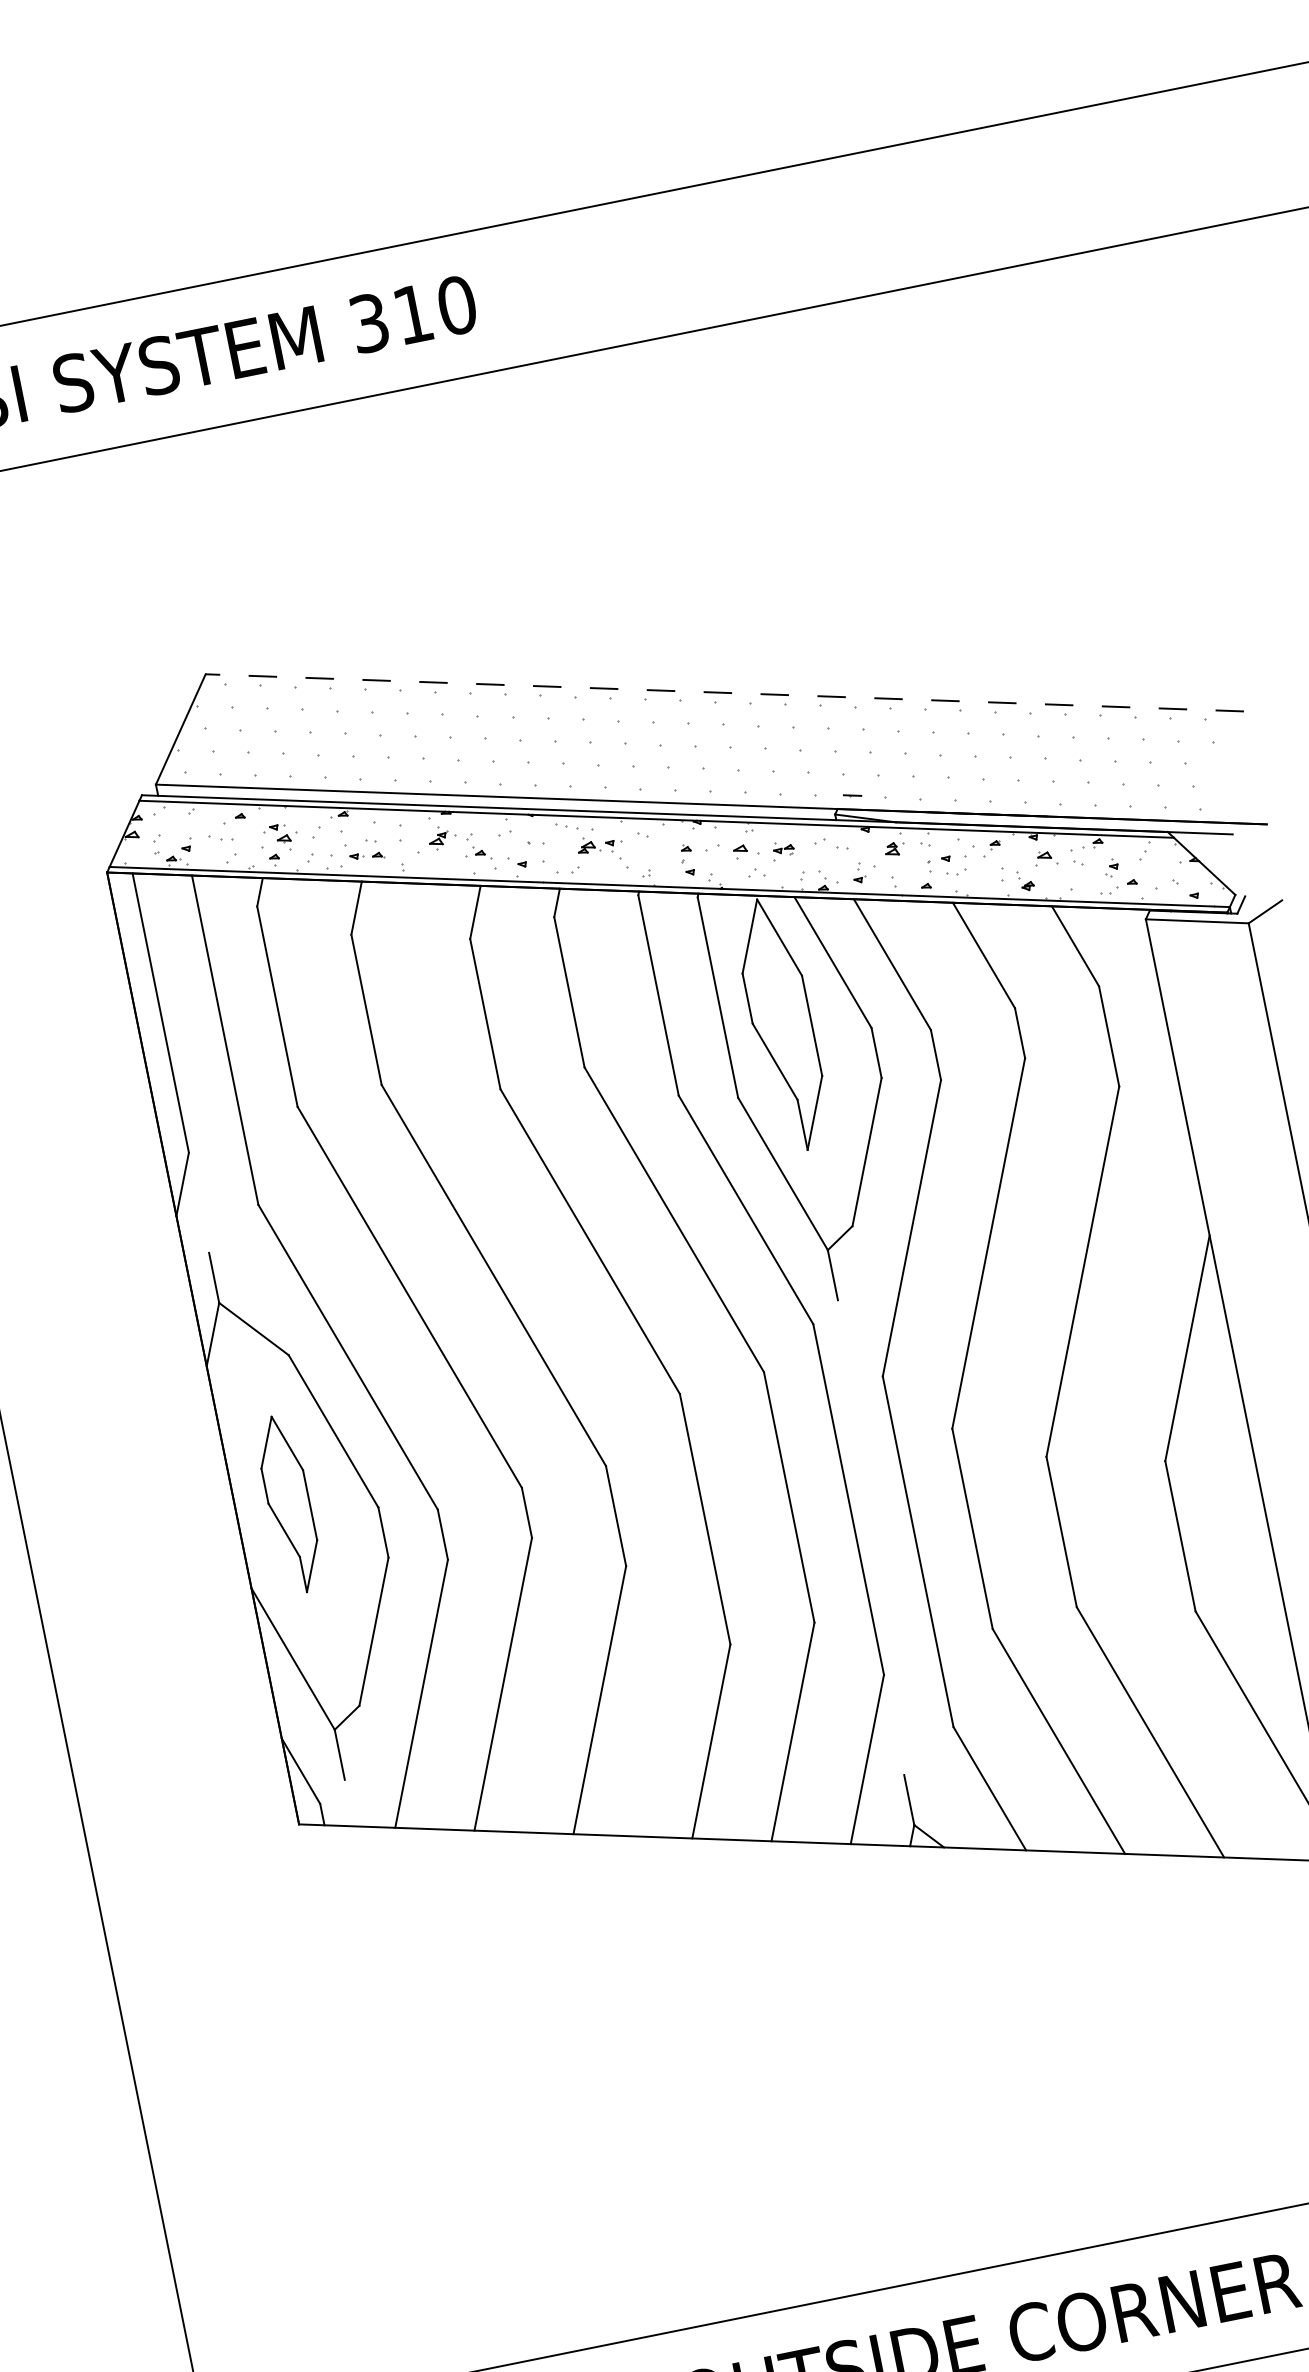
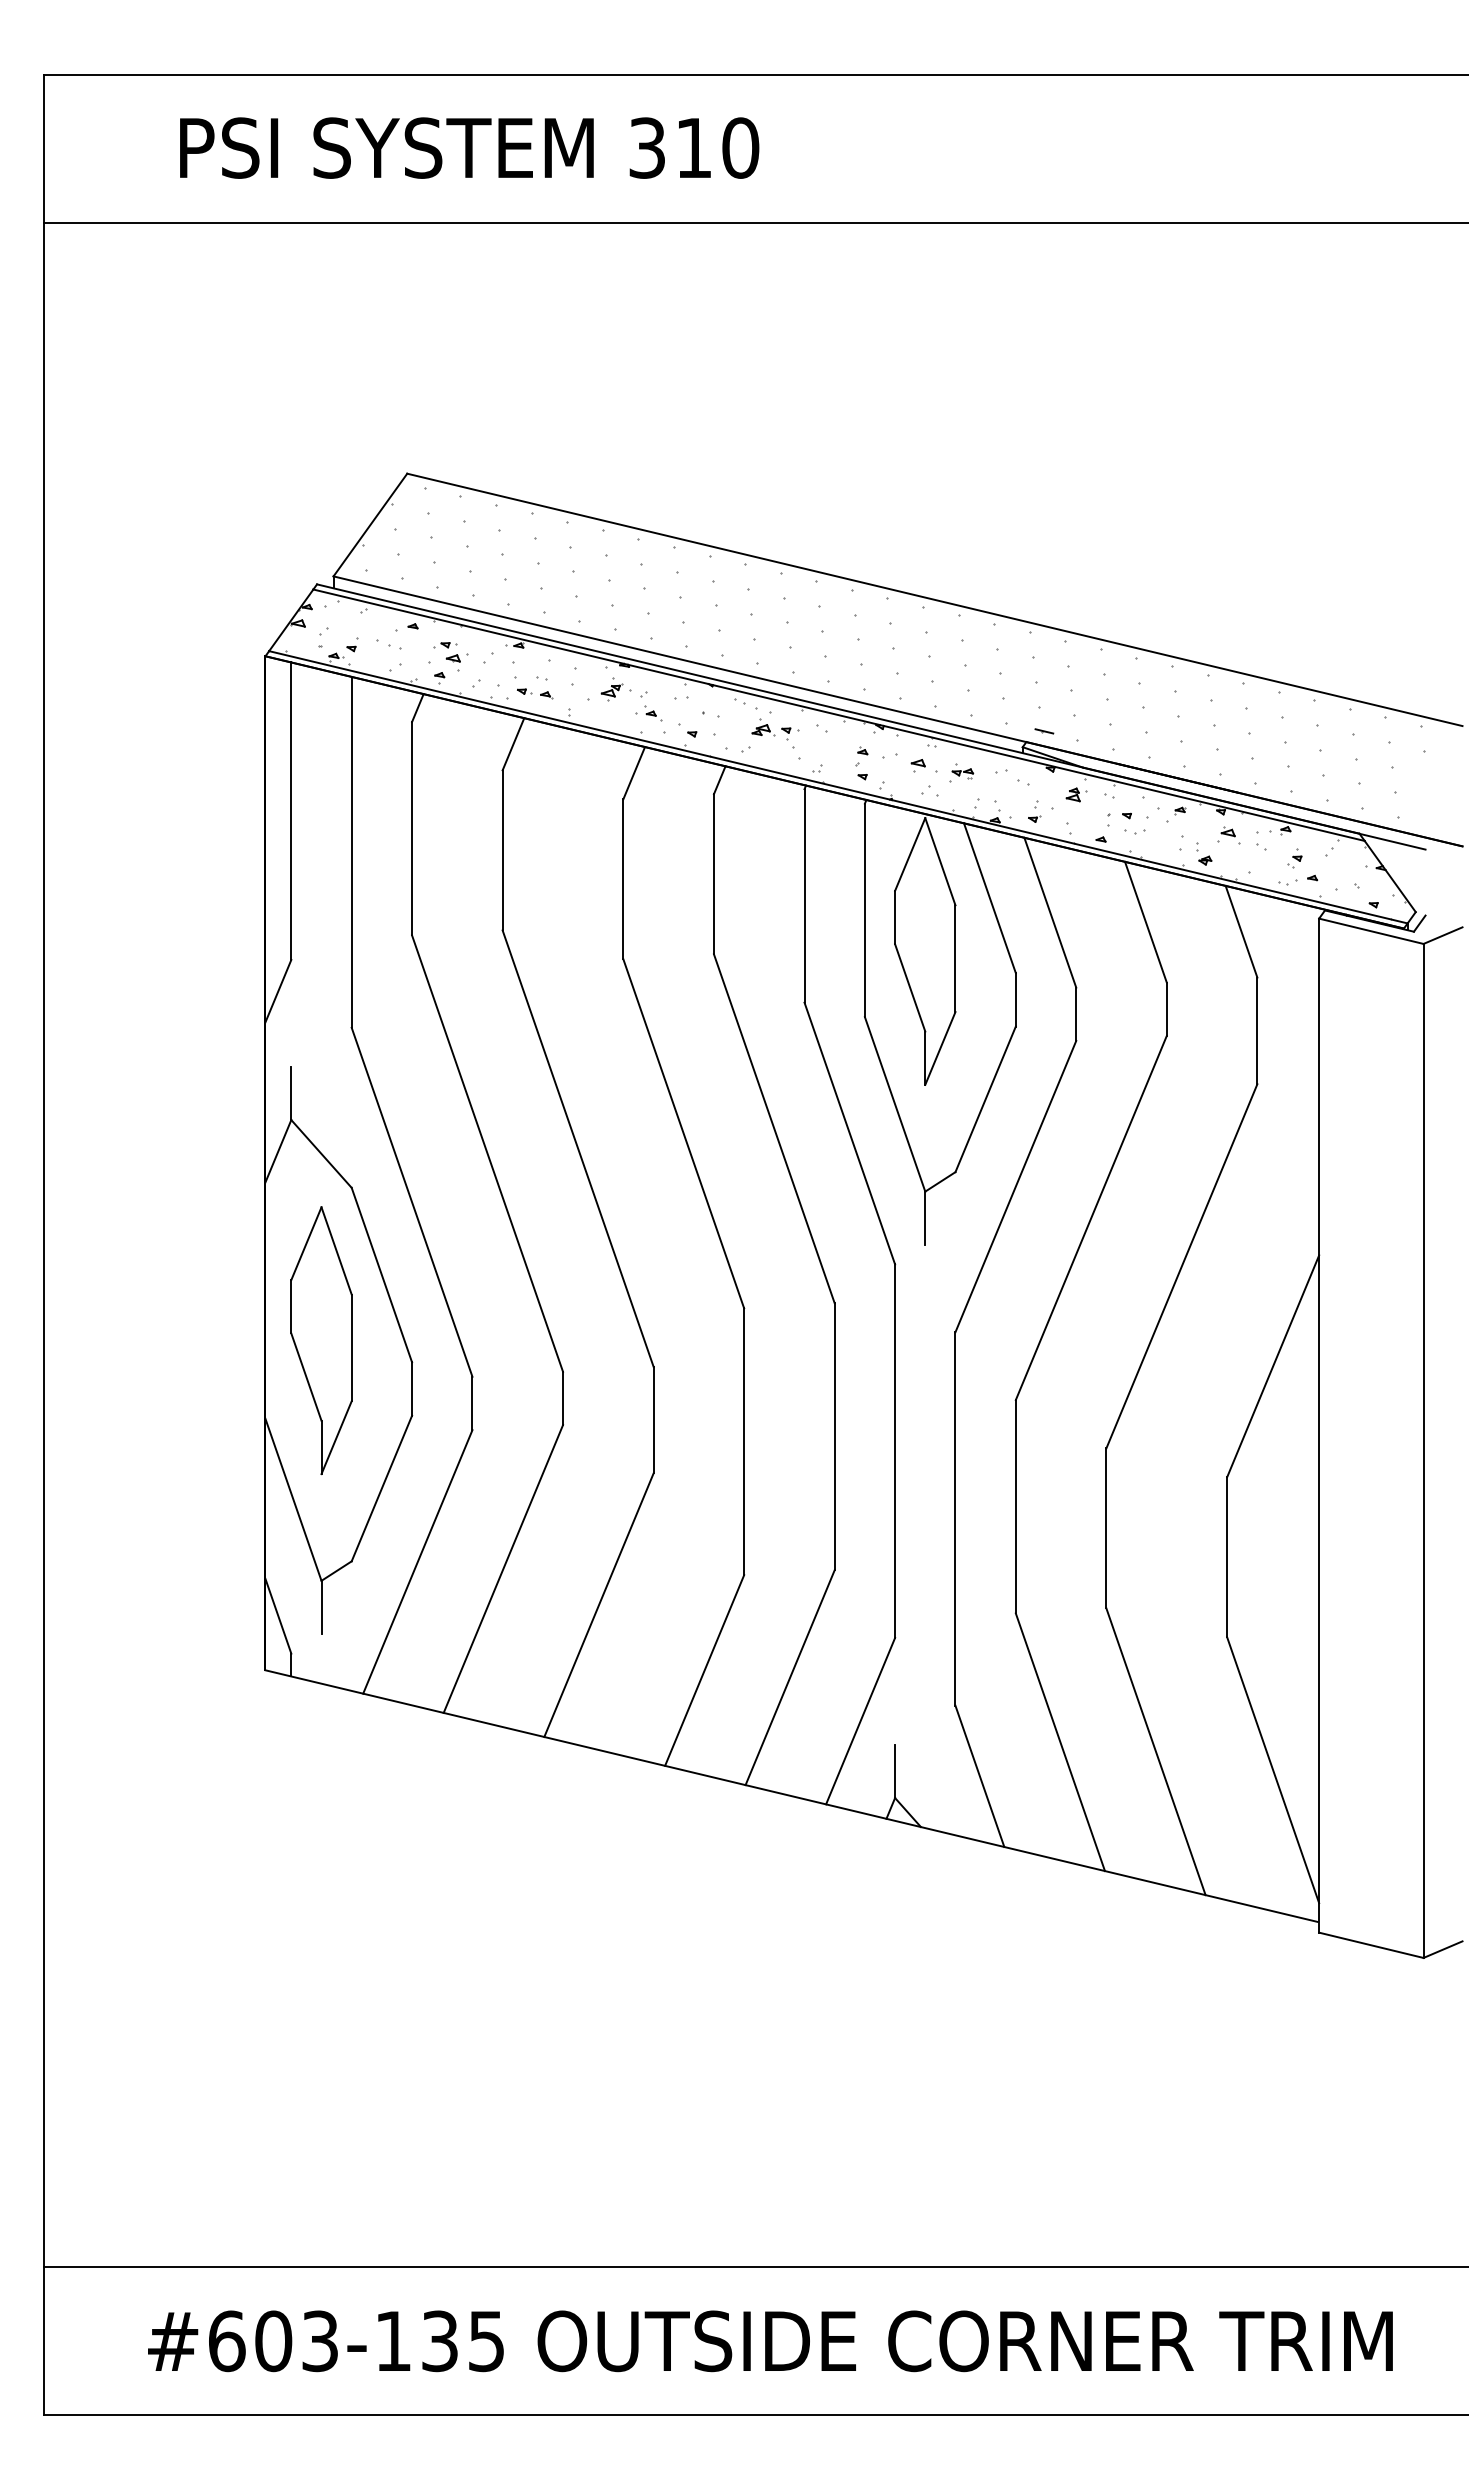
line: (724, 692) -> (934, 599), dashed -> solid
part: (289, 1504) -> (321, 1340), size x1.43

